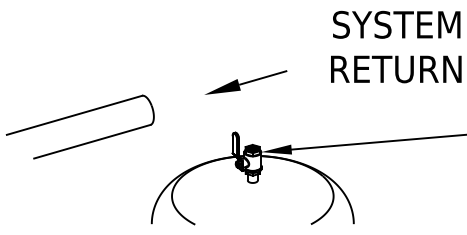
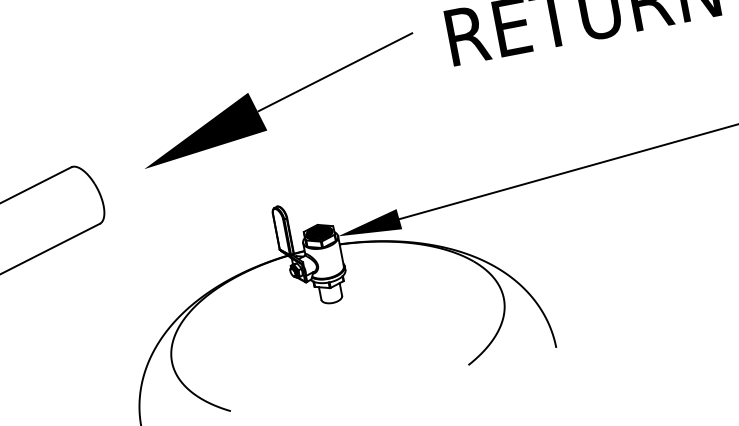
part: (245, 82) -> (278, 99), size x1.67

